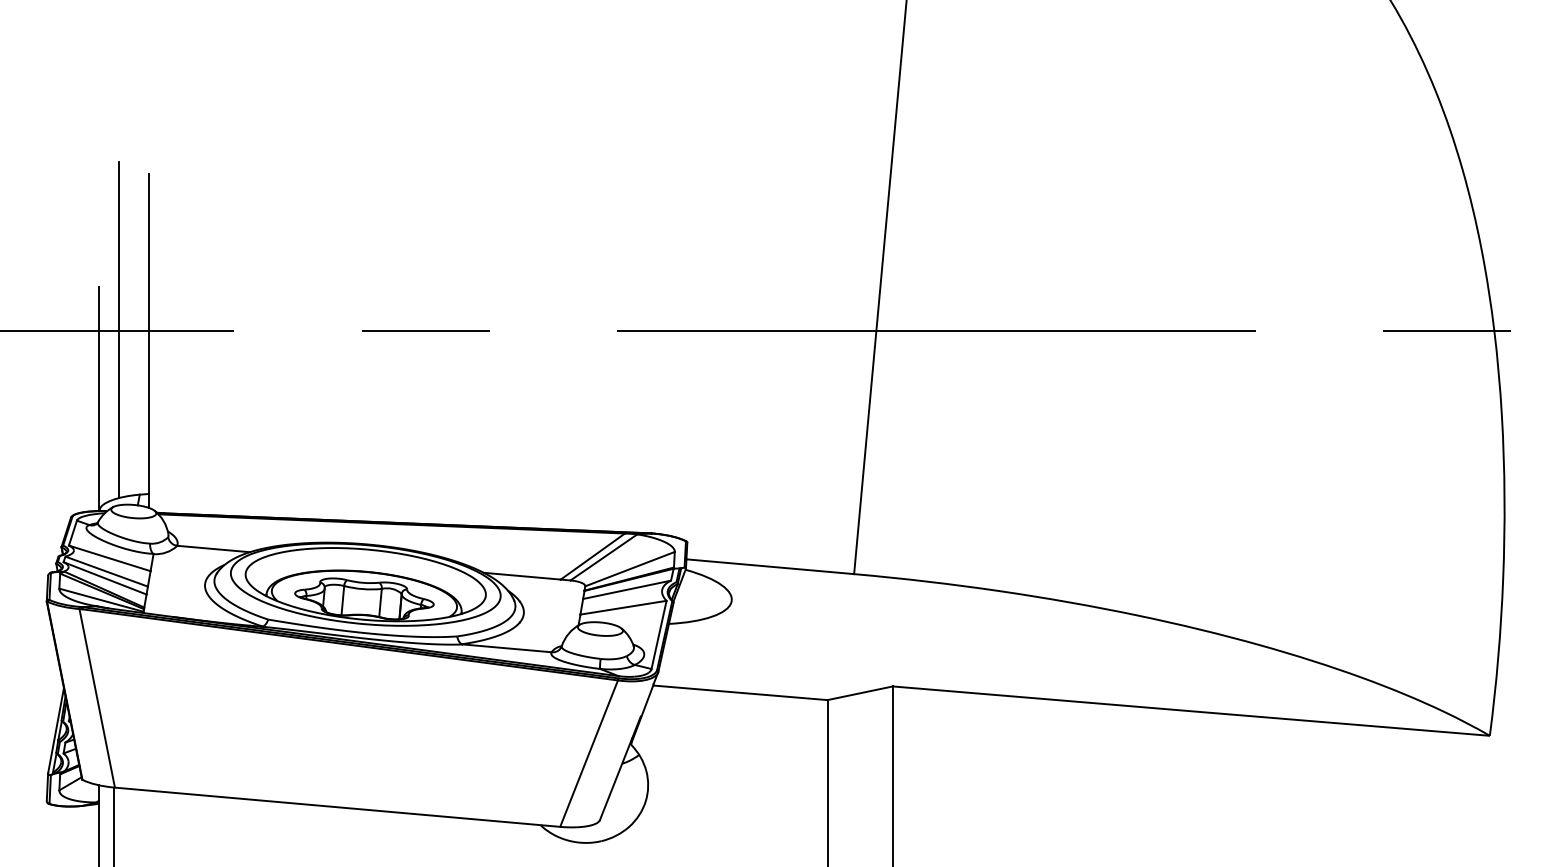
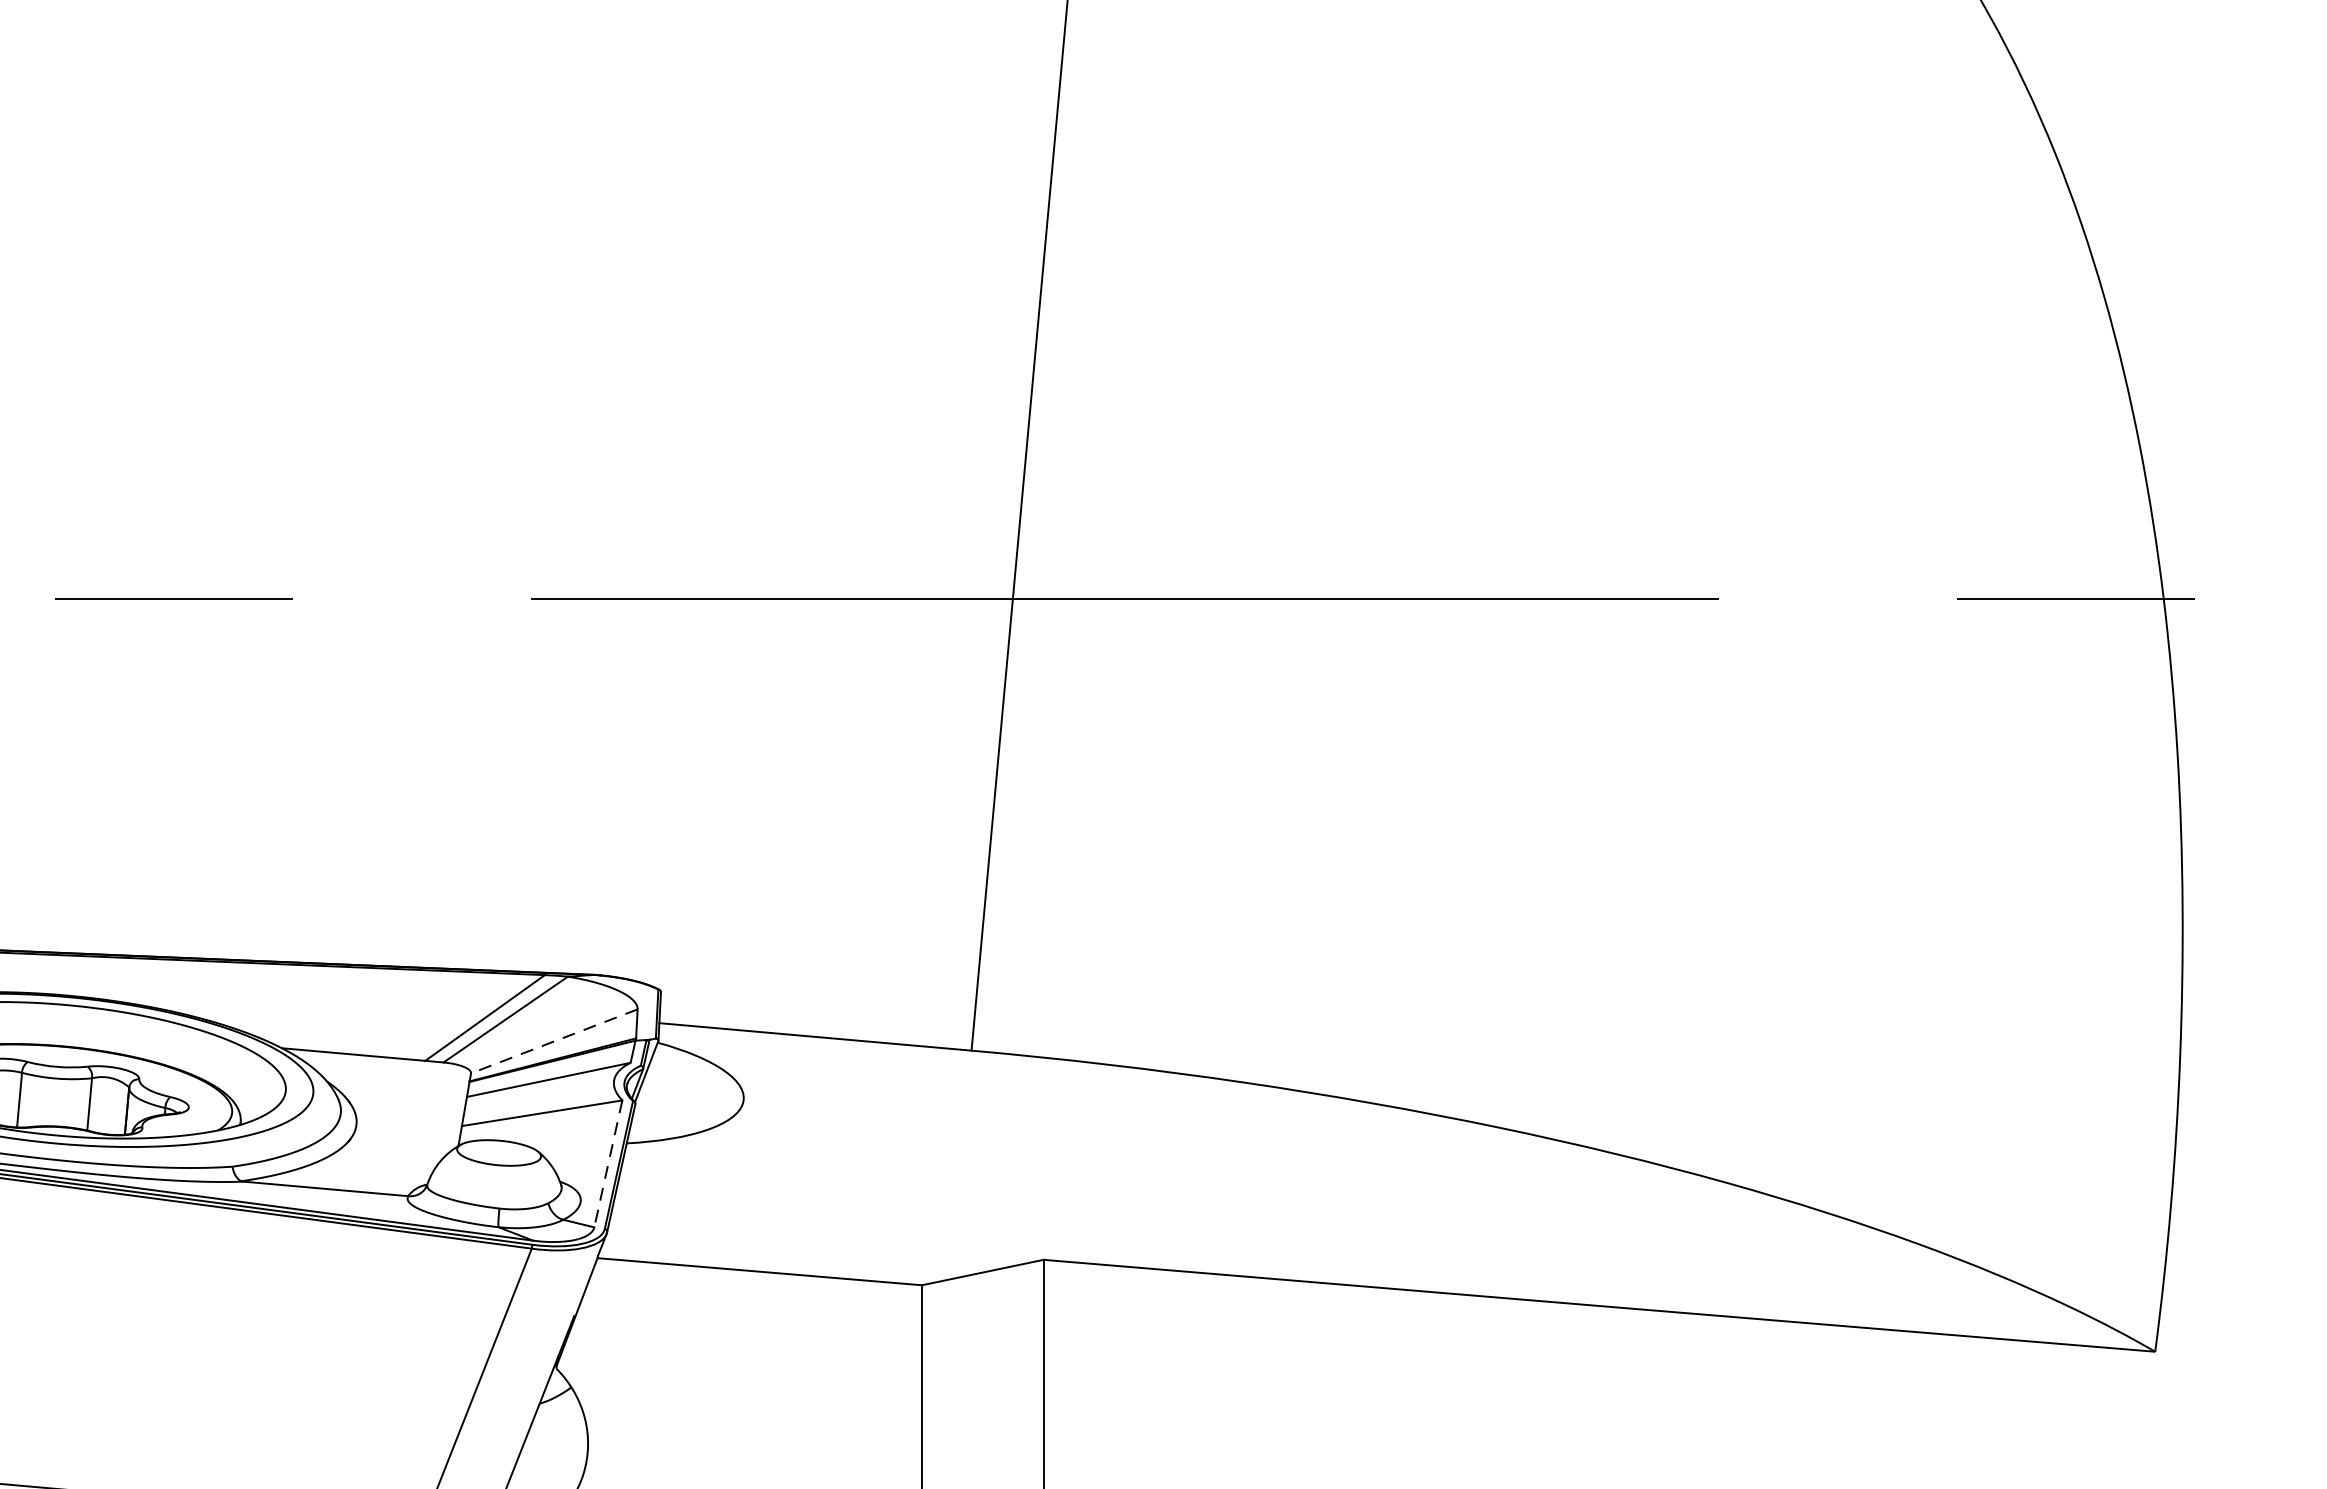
line: (630, 569) -> (555, 1042), solid -> dashed
line: (659, 634) -> (609, 1163), solid -> dashed

